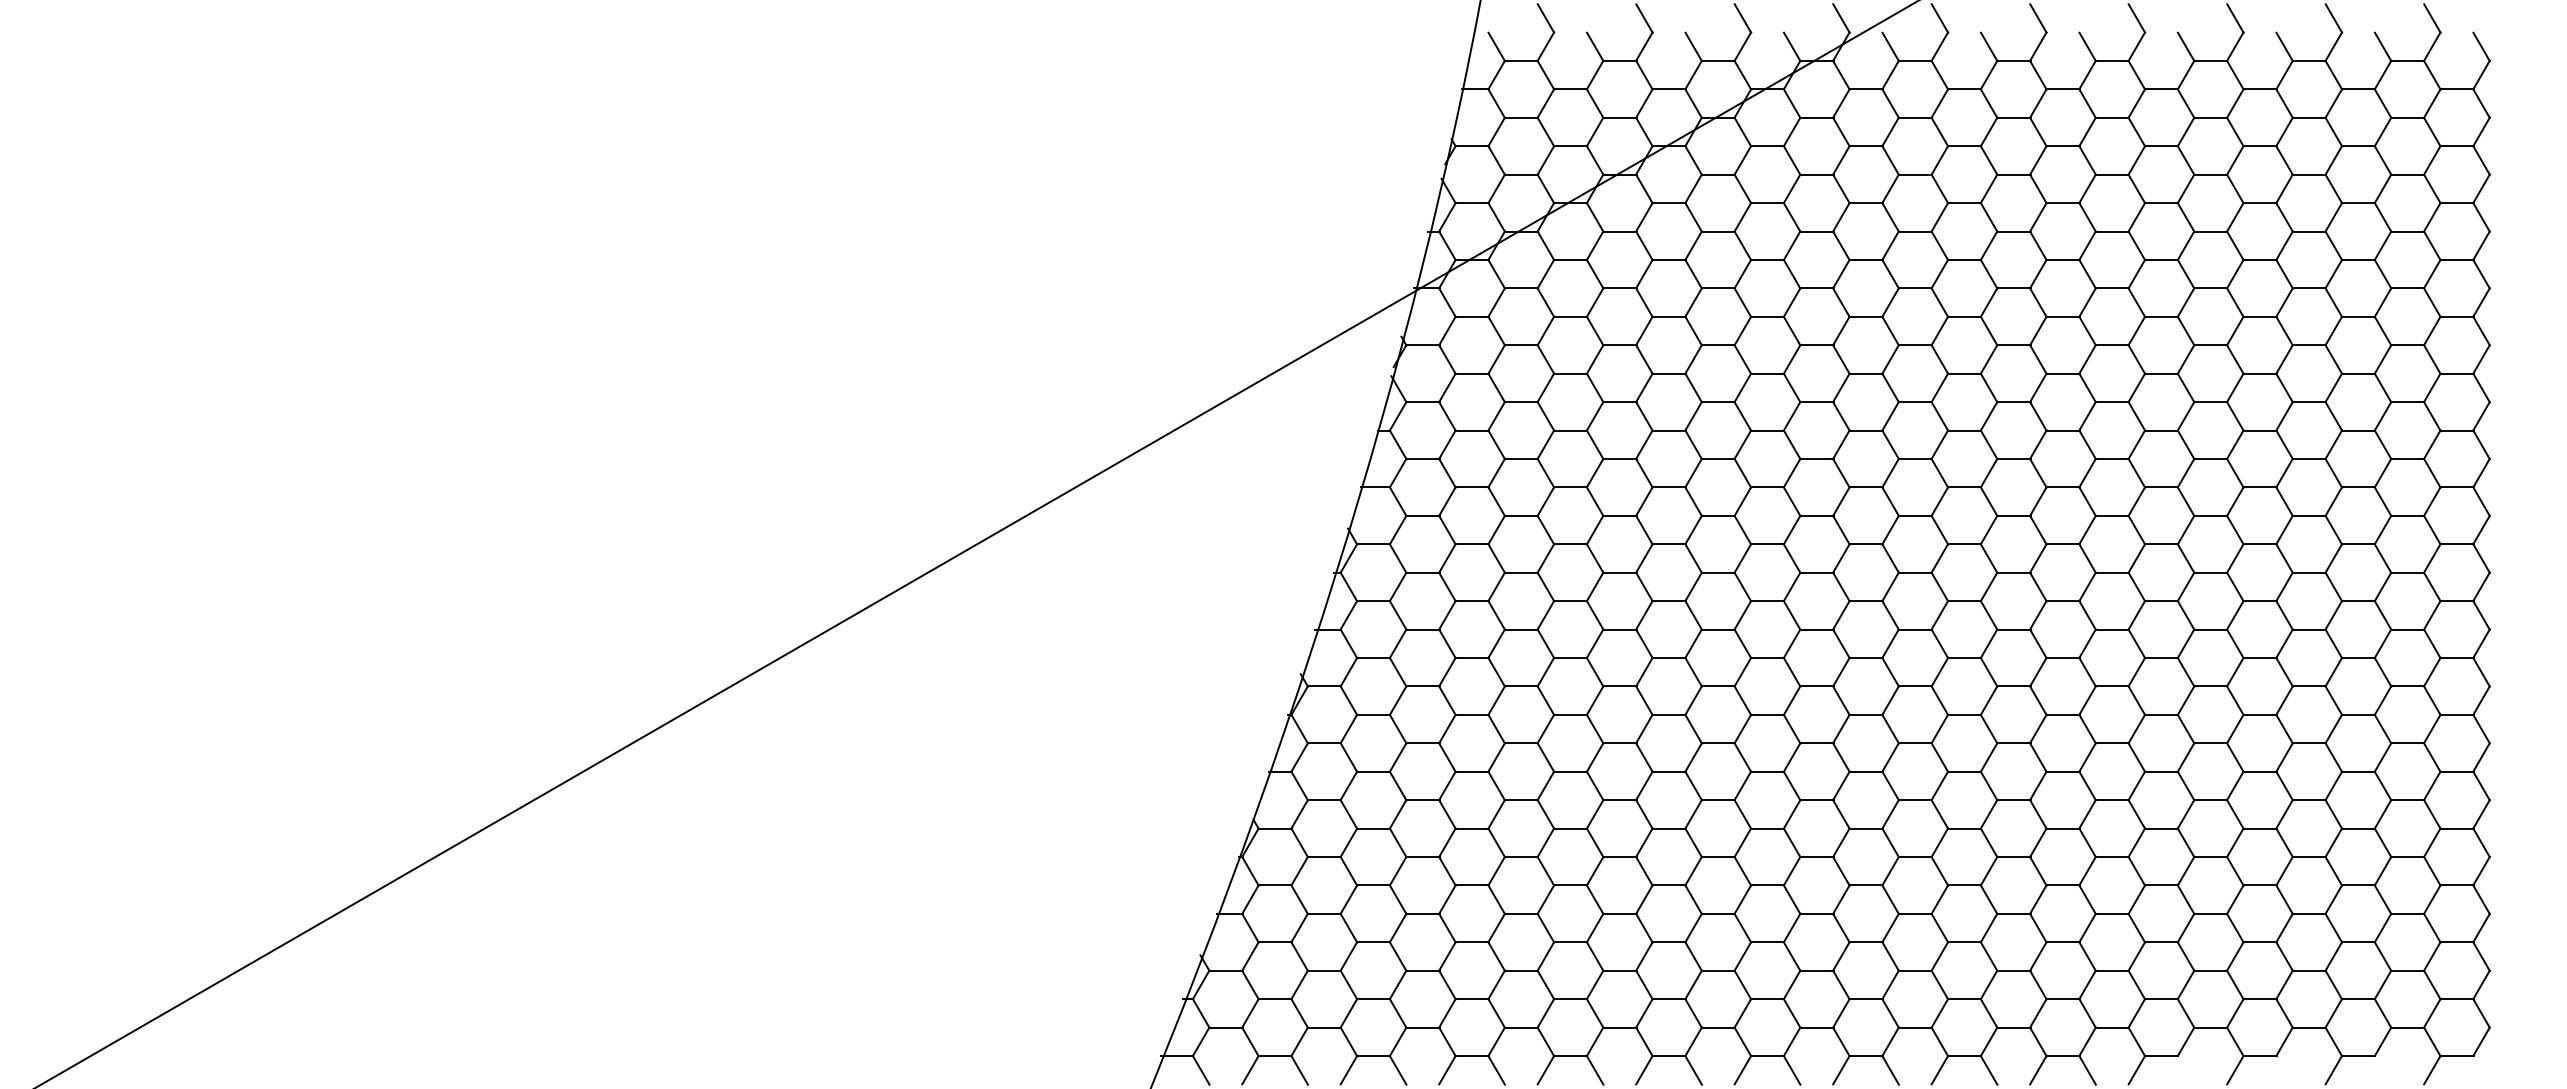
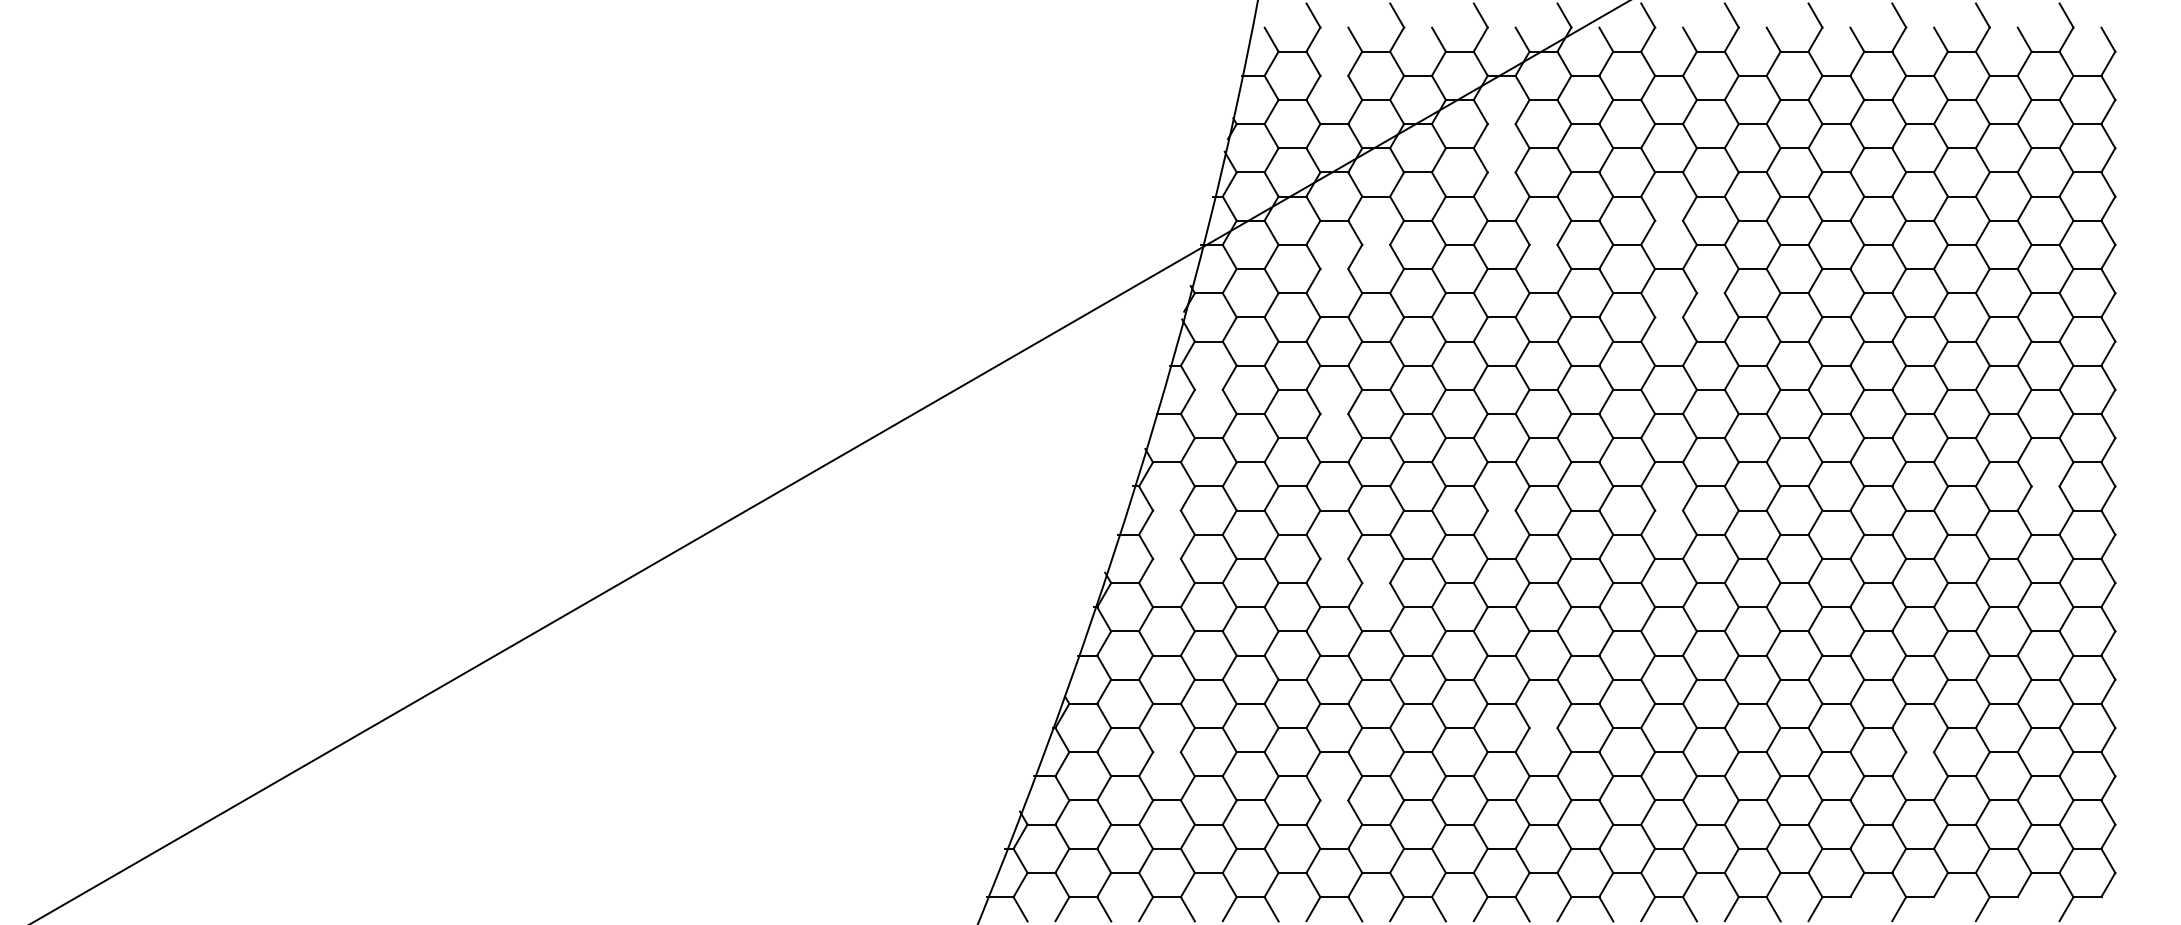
line: (1570, 89) -> (1334, 75), removed
line: (1767, 146) -> (1501, 124), removed
line: (1767, 203) -> (1501, 172), removed
line: (1964, 259) -> (1669, 220), removed
line: (1619, 288) -> (1375, 245), removed
line: (1816, 288) -> (1543, 245), removed
line: (1570, 316) -> (1334, 268), removed
line: (2013, 345) -> (1710, 293), removed
line: (1964, 373) -> (1669, 317), removed
line: (1422, 458) -> (1208, 389), removed
line: (1570, 487) -> (1334, 414), removed
line: (2407, 572) -> (2045, 486), removed
line: (1373, 601) -> (1166, 510), removed
line: (1767, 601) -> (1501, 510), removed
line: (1964, 601) -> (1669, 510), removed
line: (1373, 658) -> (1166, 559), removed
line: (1570, 658) -> (1334, 559), removed
line: (1619, 686) -> (1375, 583), removed
line: (1816, 857) -> (1543, 728), removed
line: (1373, 885) -> (1166, 752), removed
line: (2259, 885) -> (1919, 752), removed
line: (1570, 942) -> (1334, 800), removed

